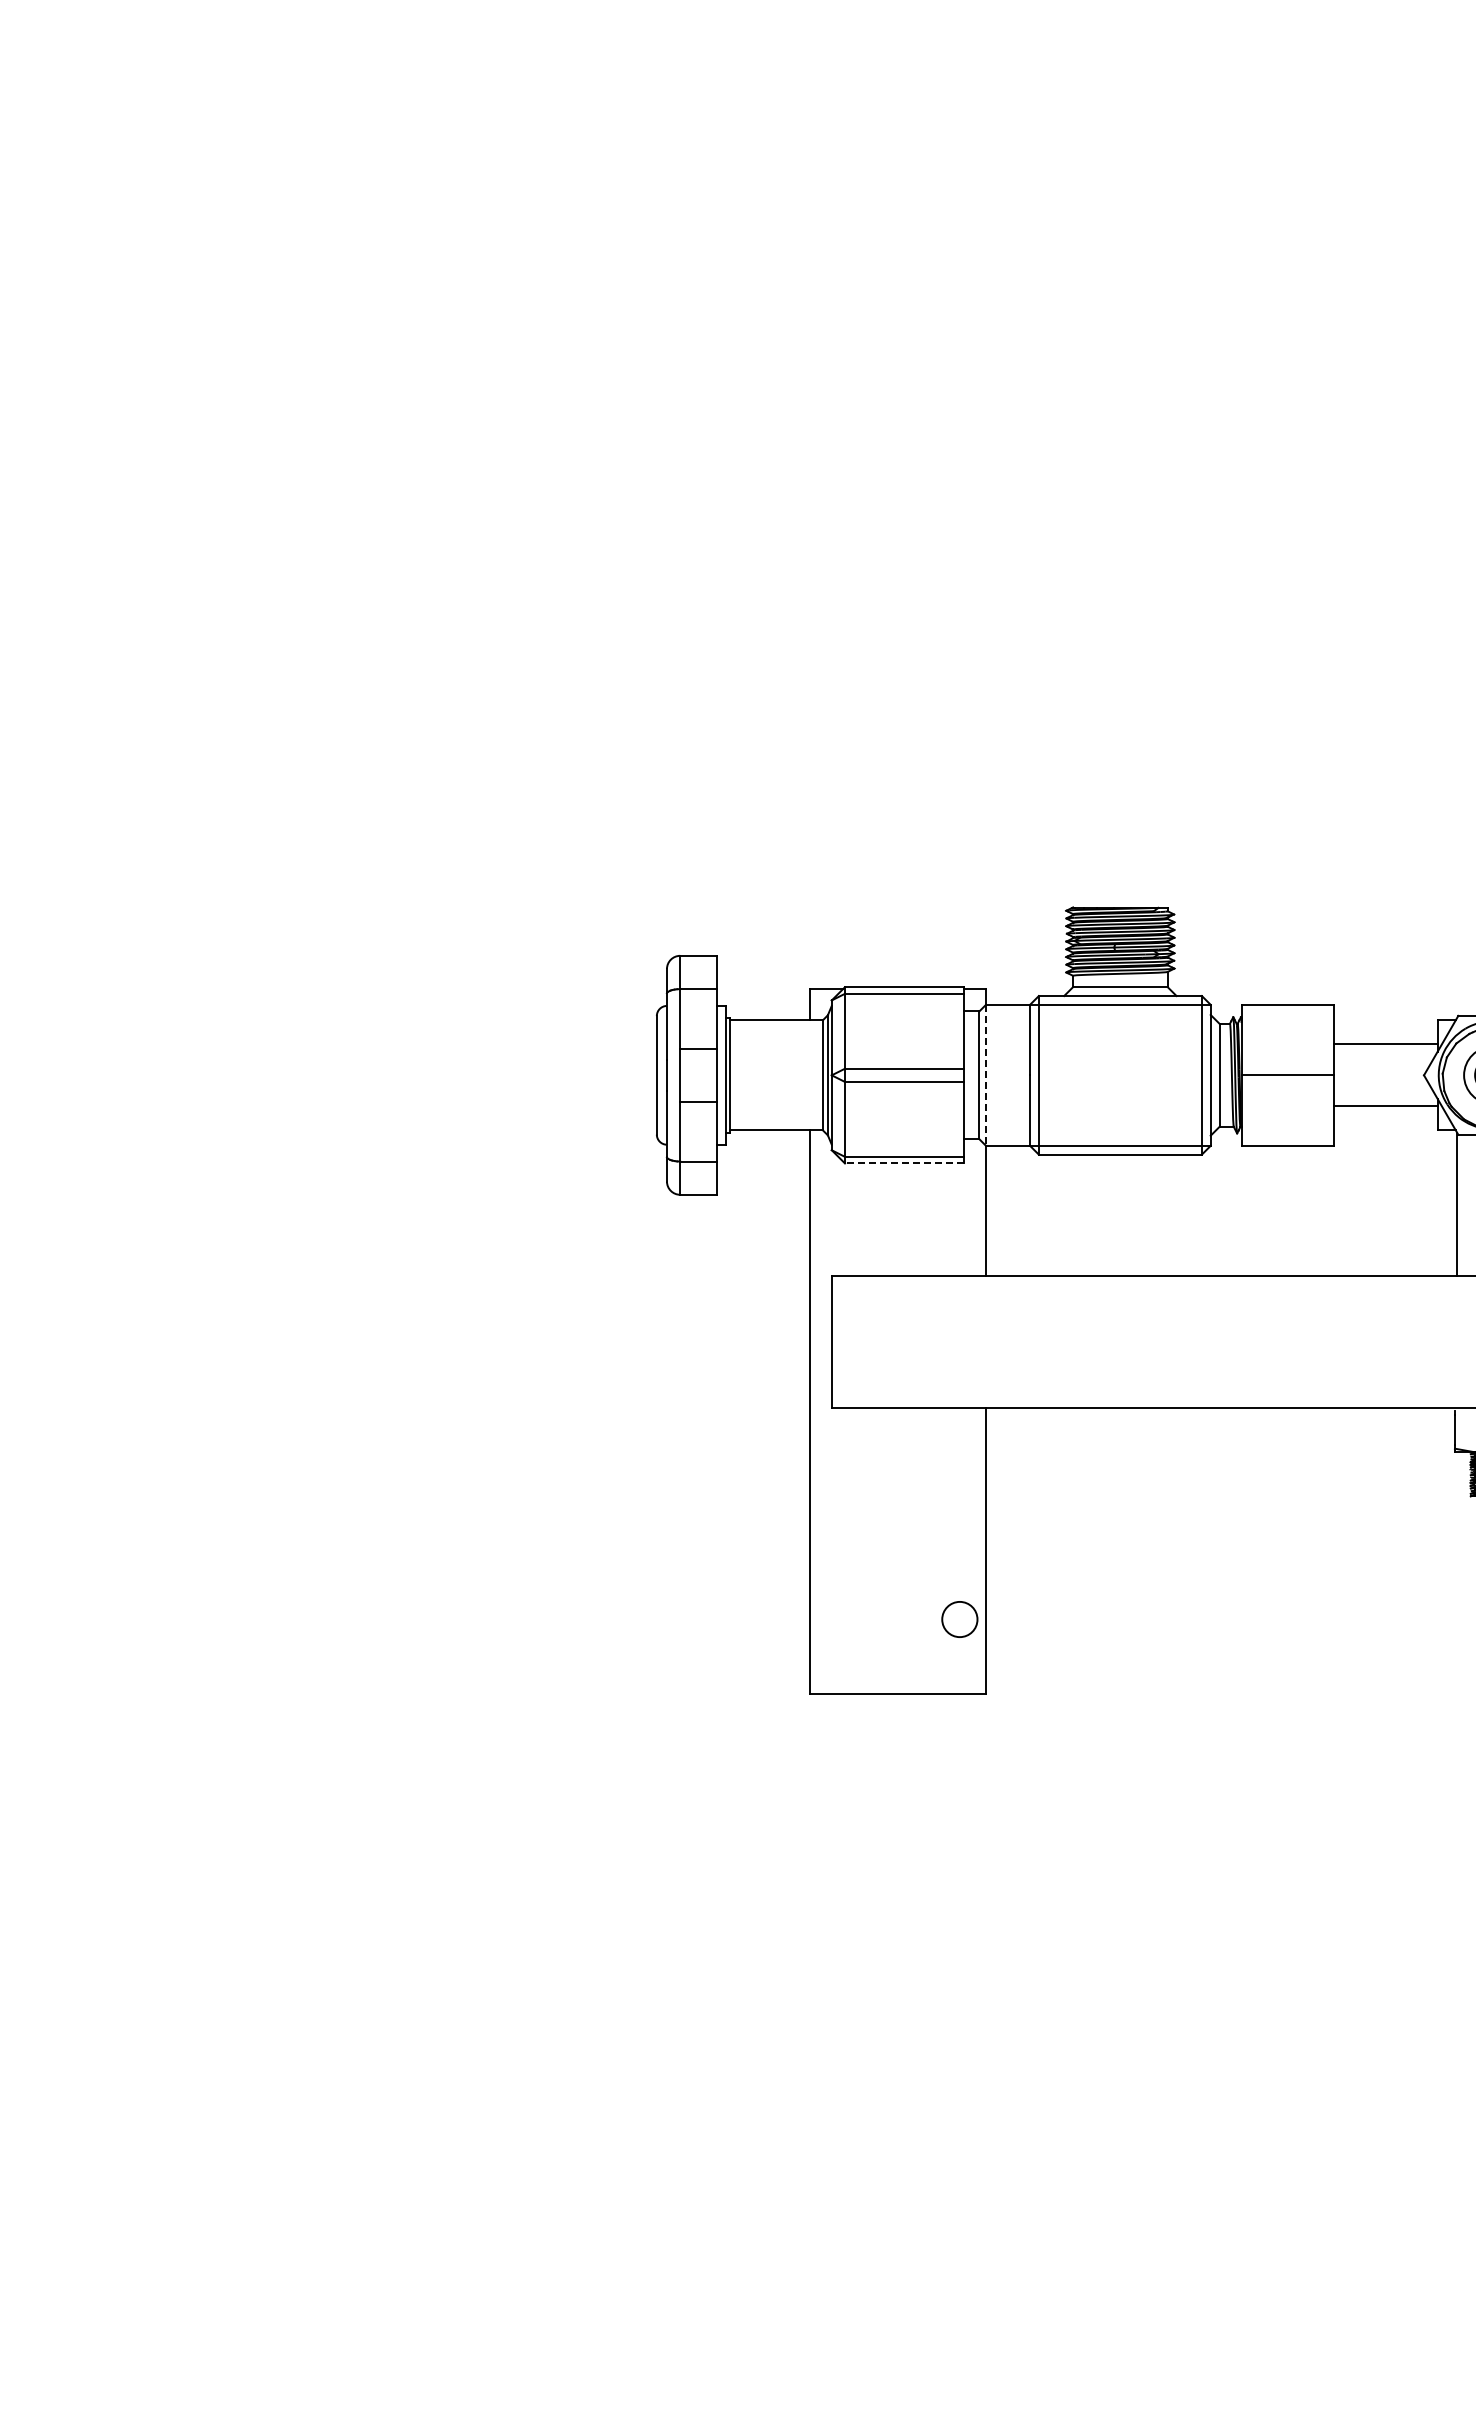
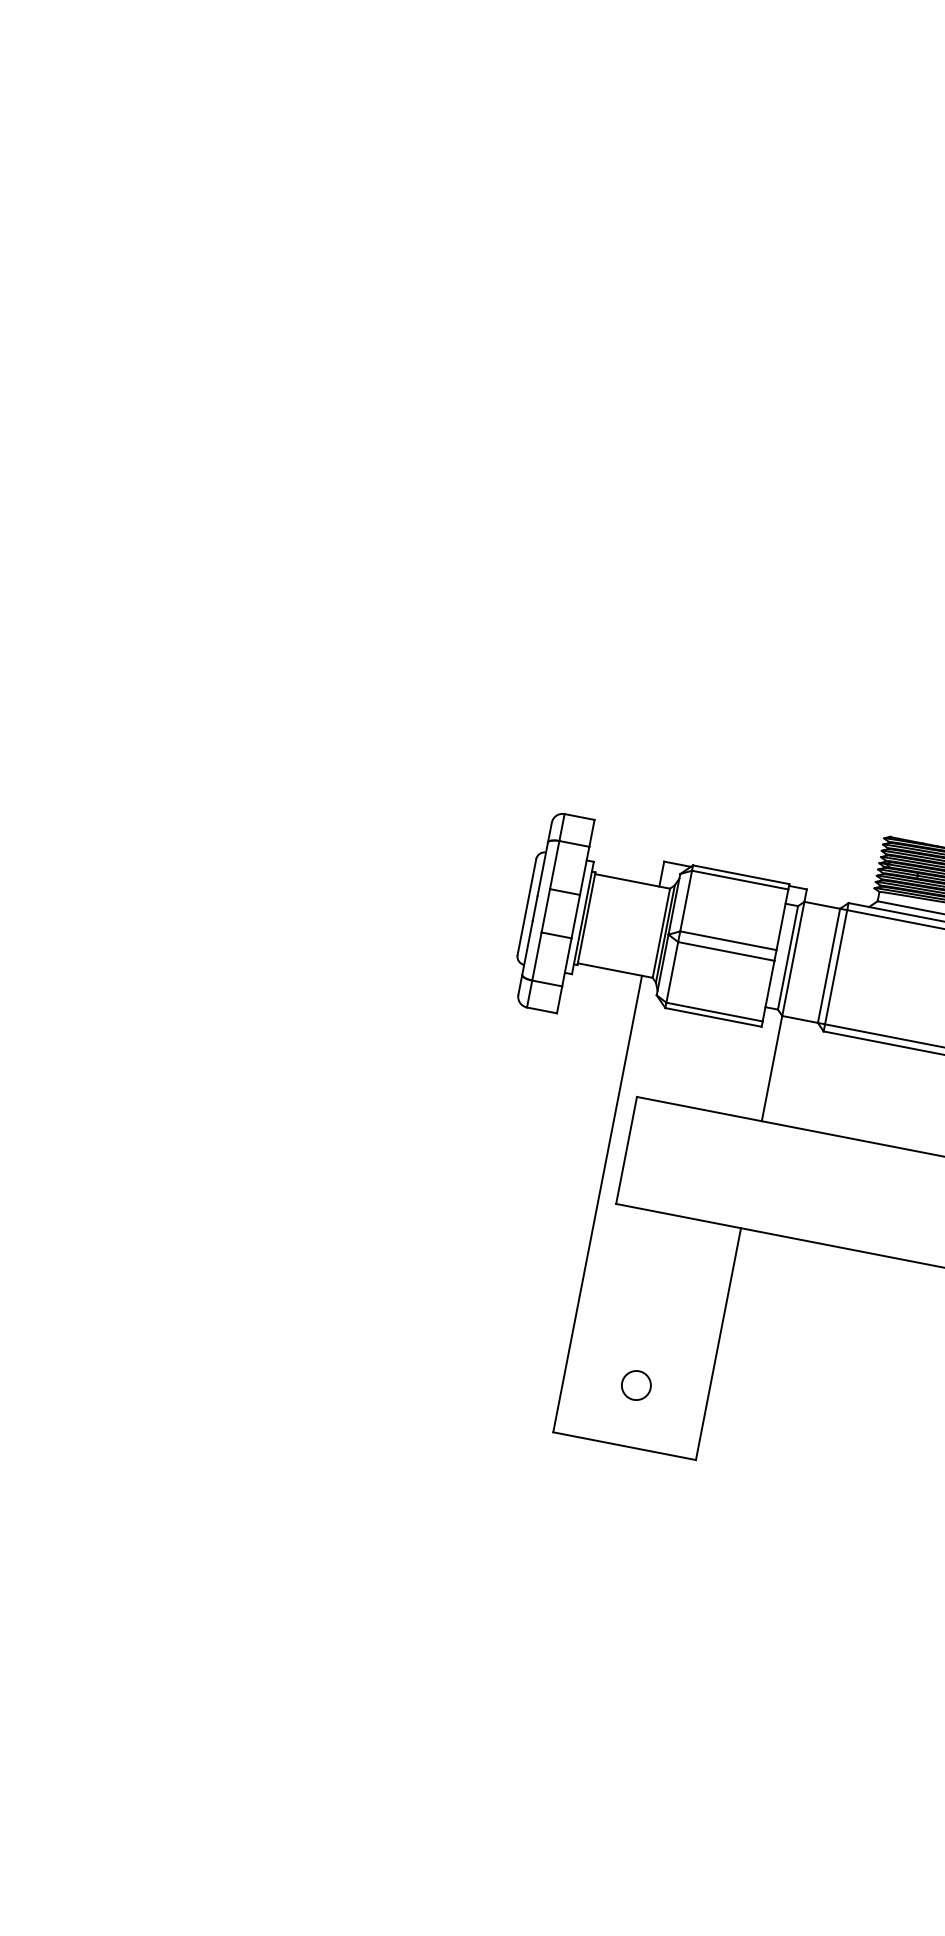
line: (986, 1075) -> (793, 959), dashed -> solid
line: (903, 1163) -> (712, 1017), dashed -> solid
circle: (959, 1619) -> (636, 1385), moved

